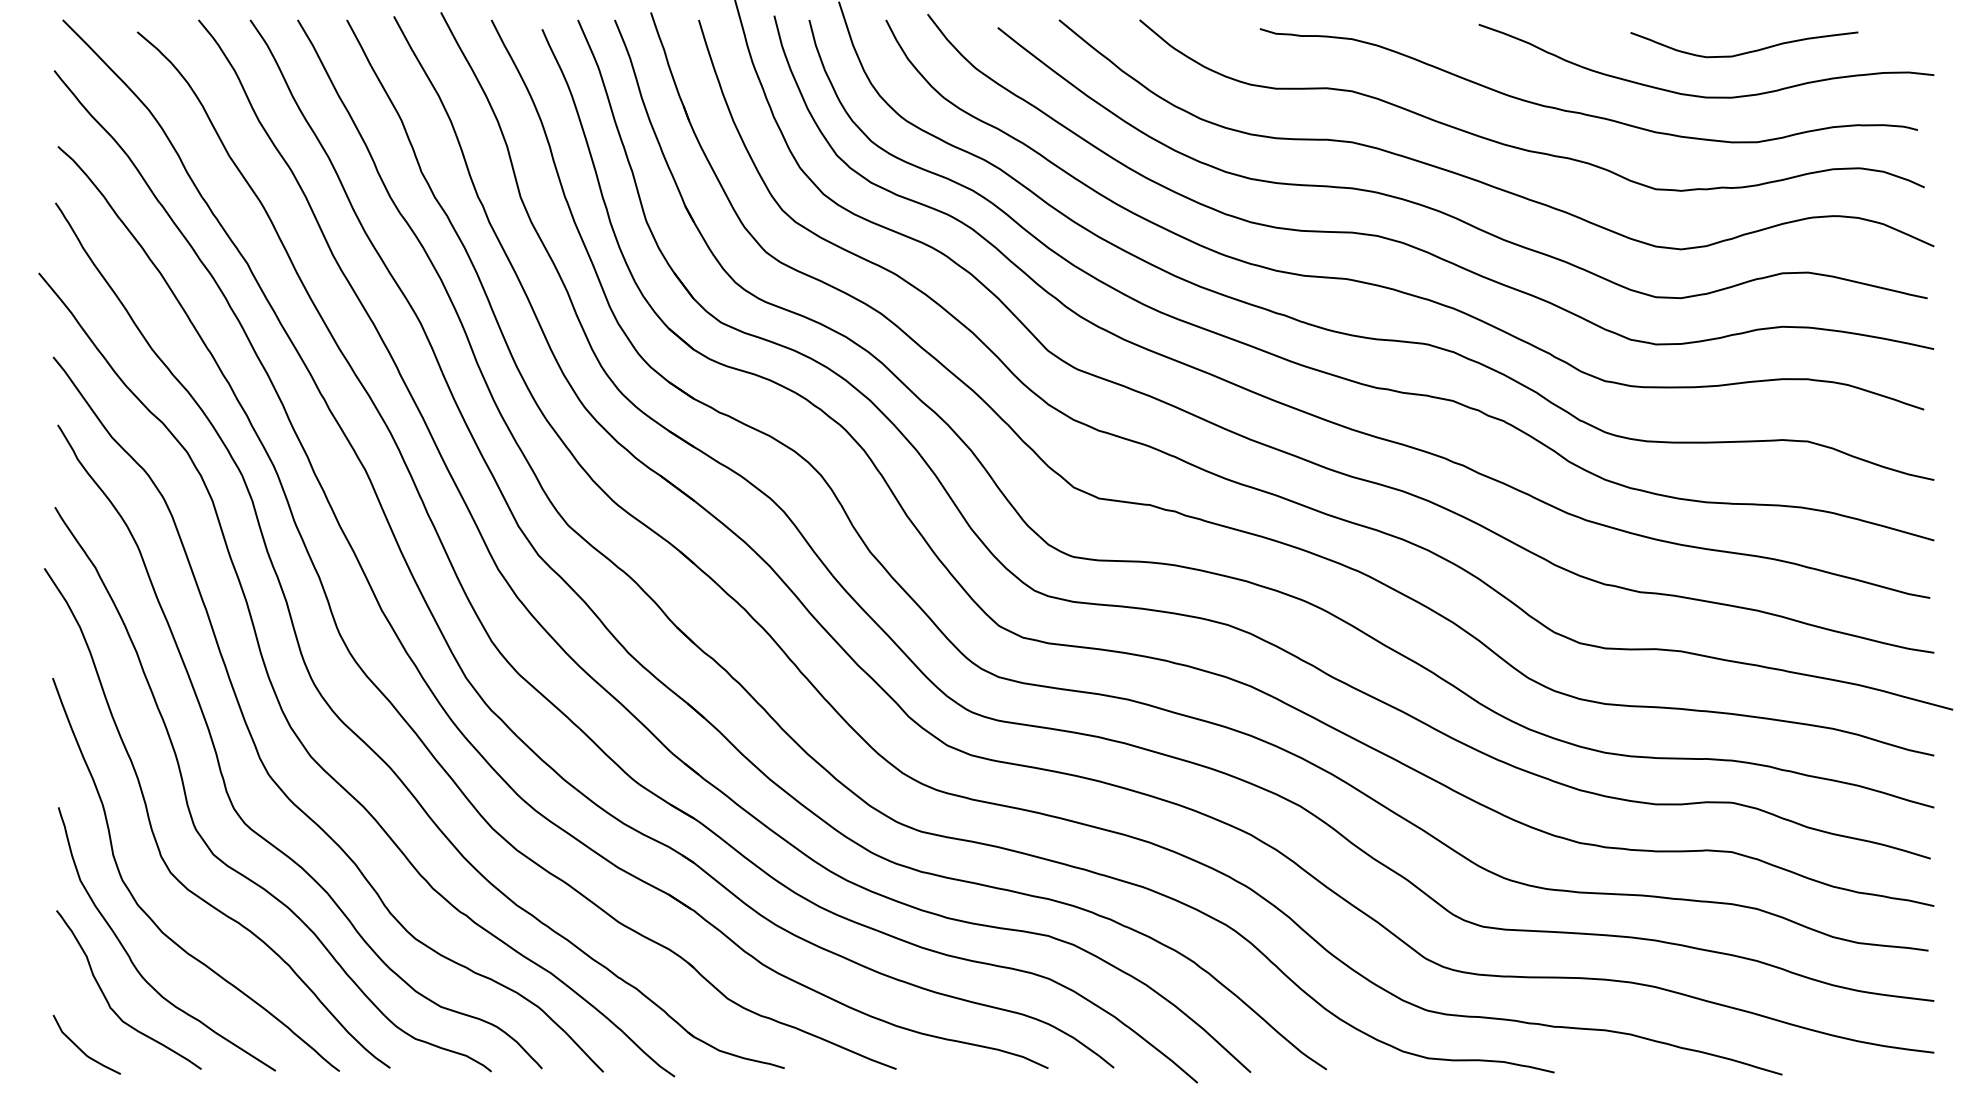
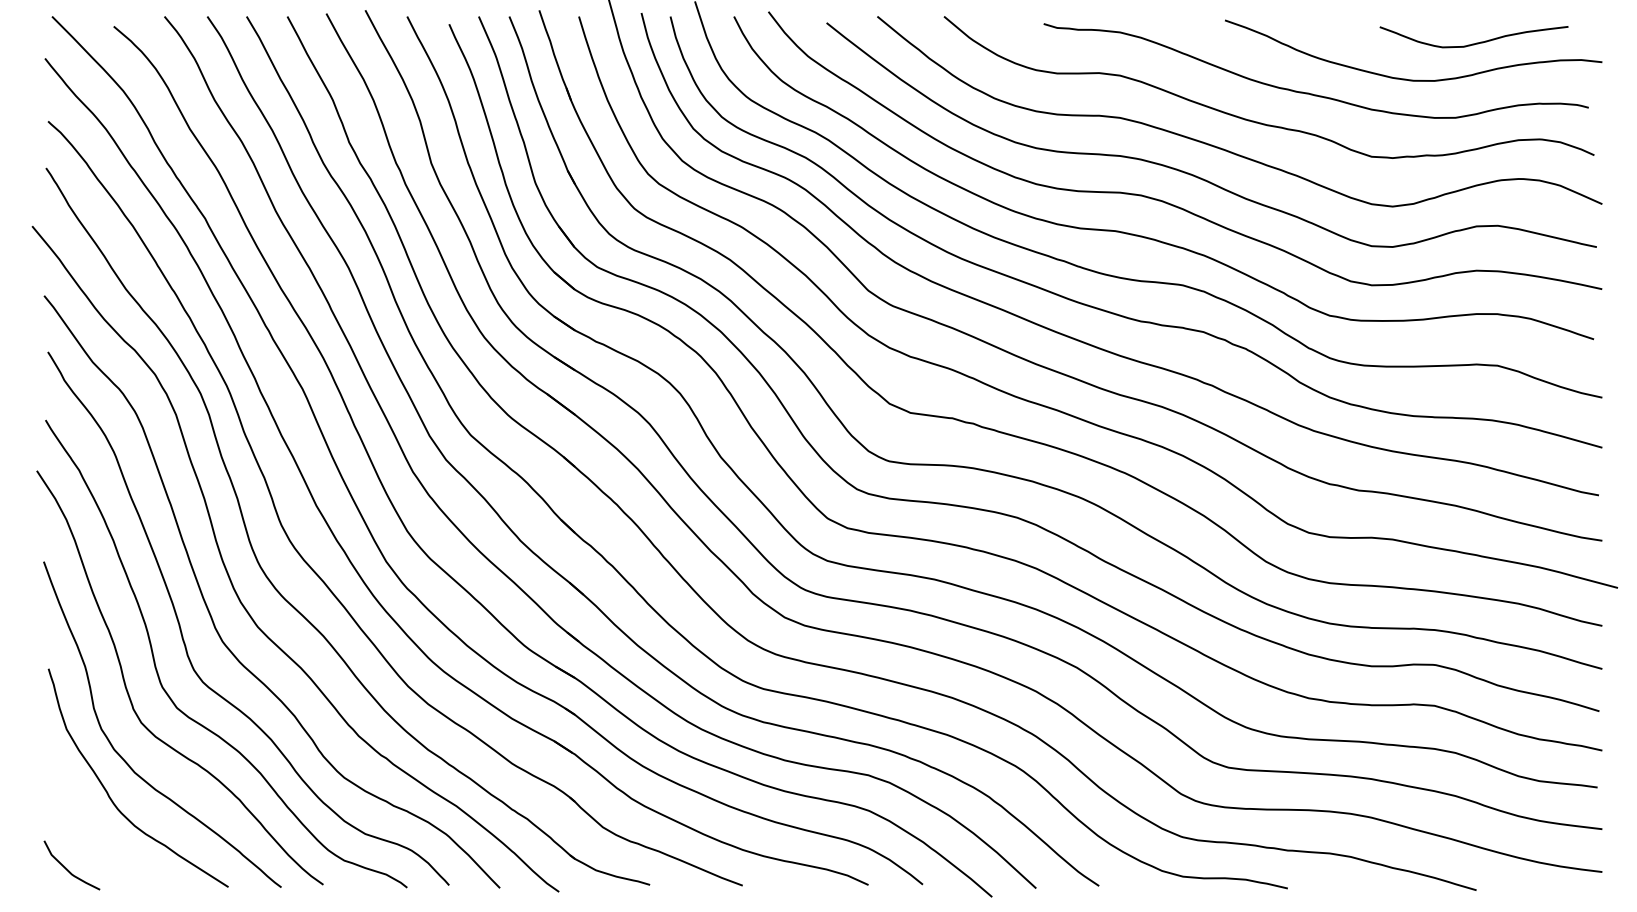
curve: (1747, 51) -> (1476, 42), moved
curve: (107, 1000) -> (89, 828), removed

